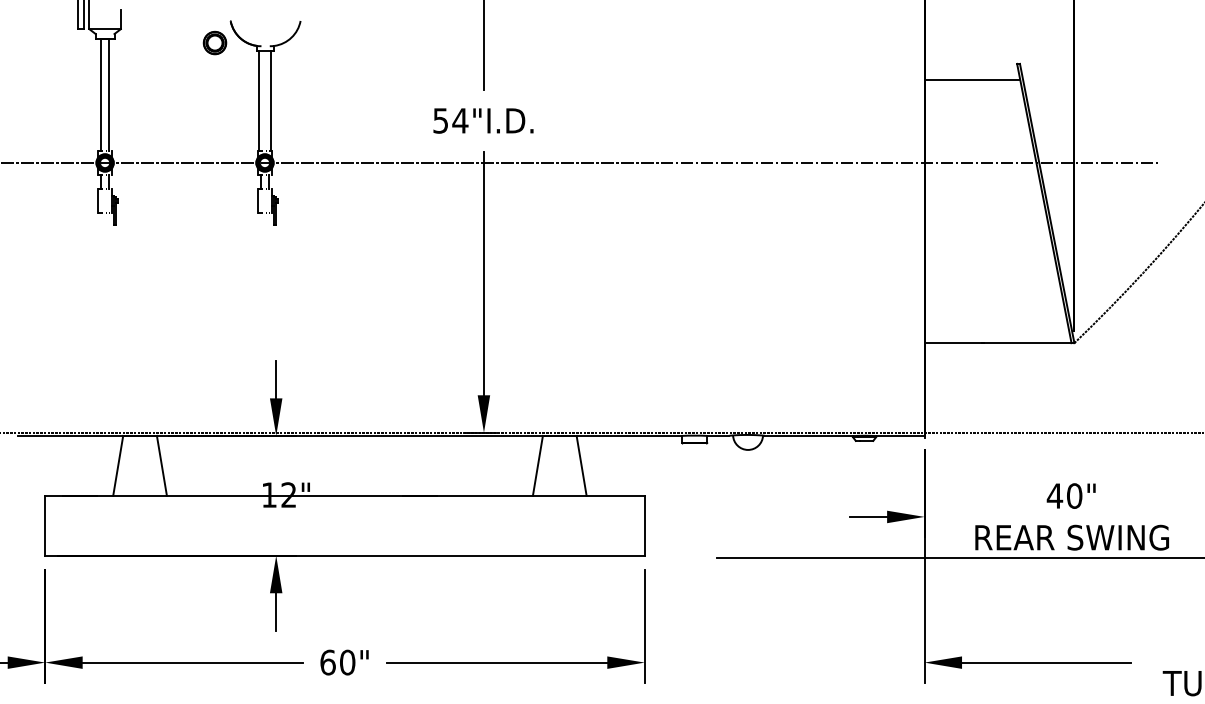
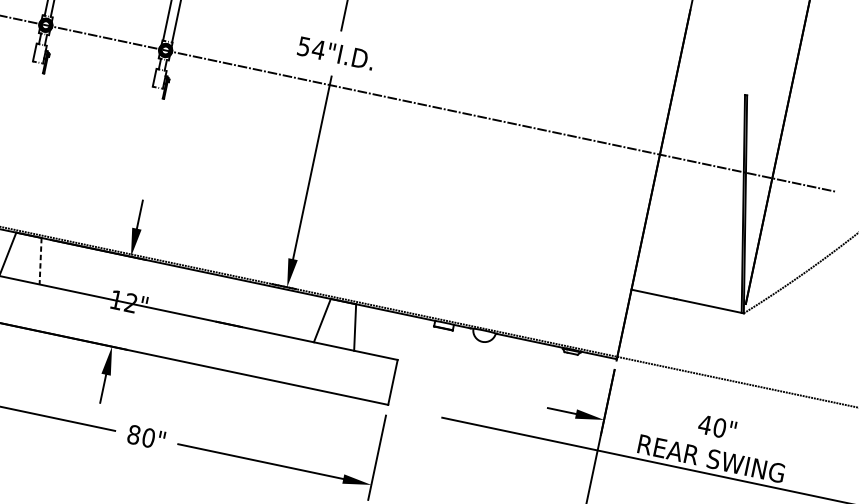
line: (972, 80) -> (708, 100), removed
line: (162, 466) -> (40, 261), solid -> dashed
text: (327, 662) -> (133, 434), 60" -> 80"

